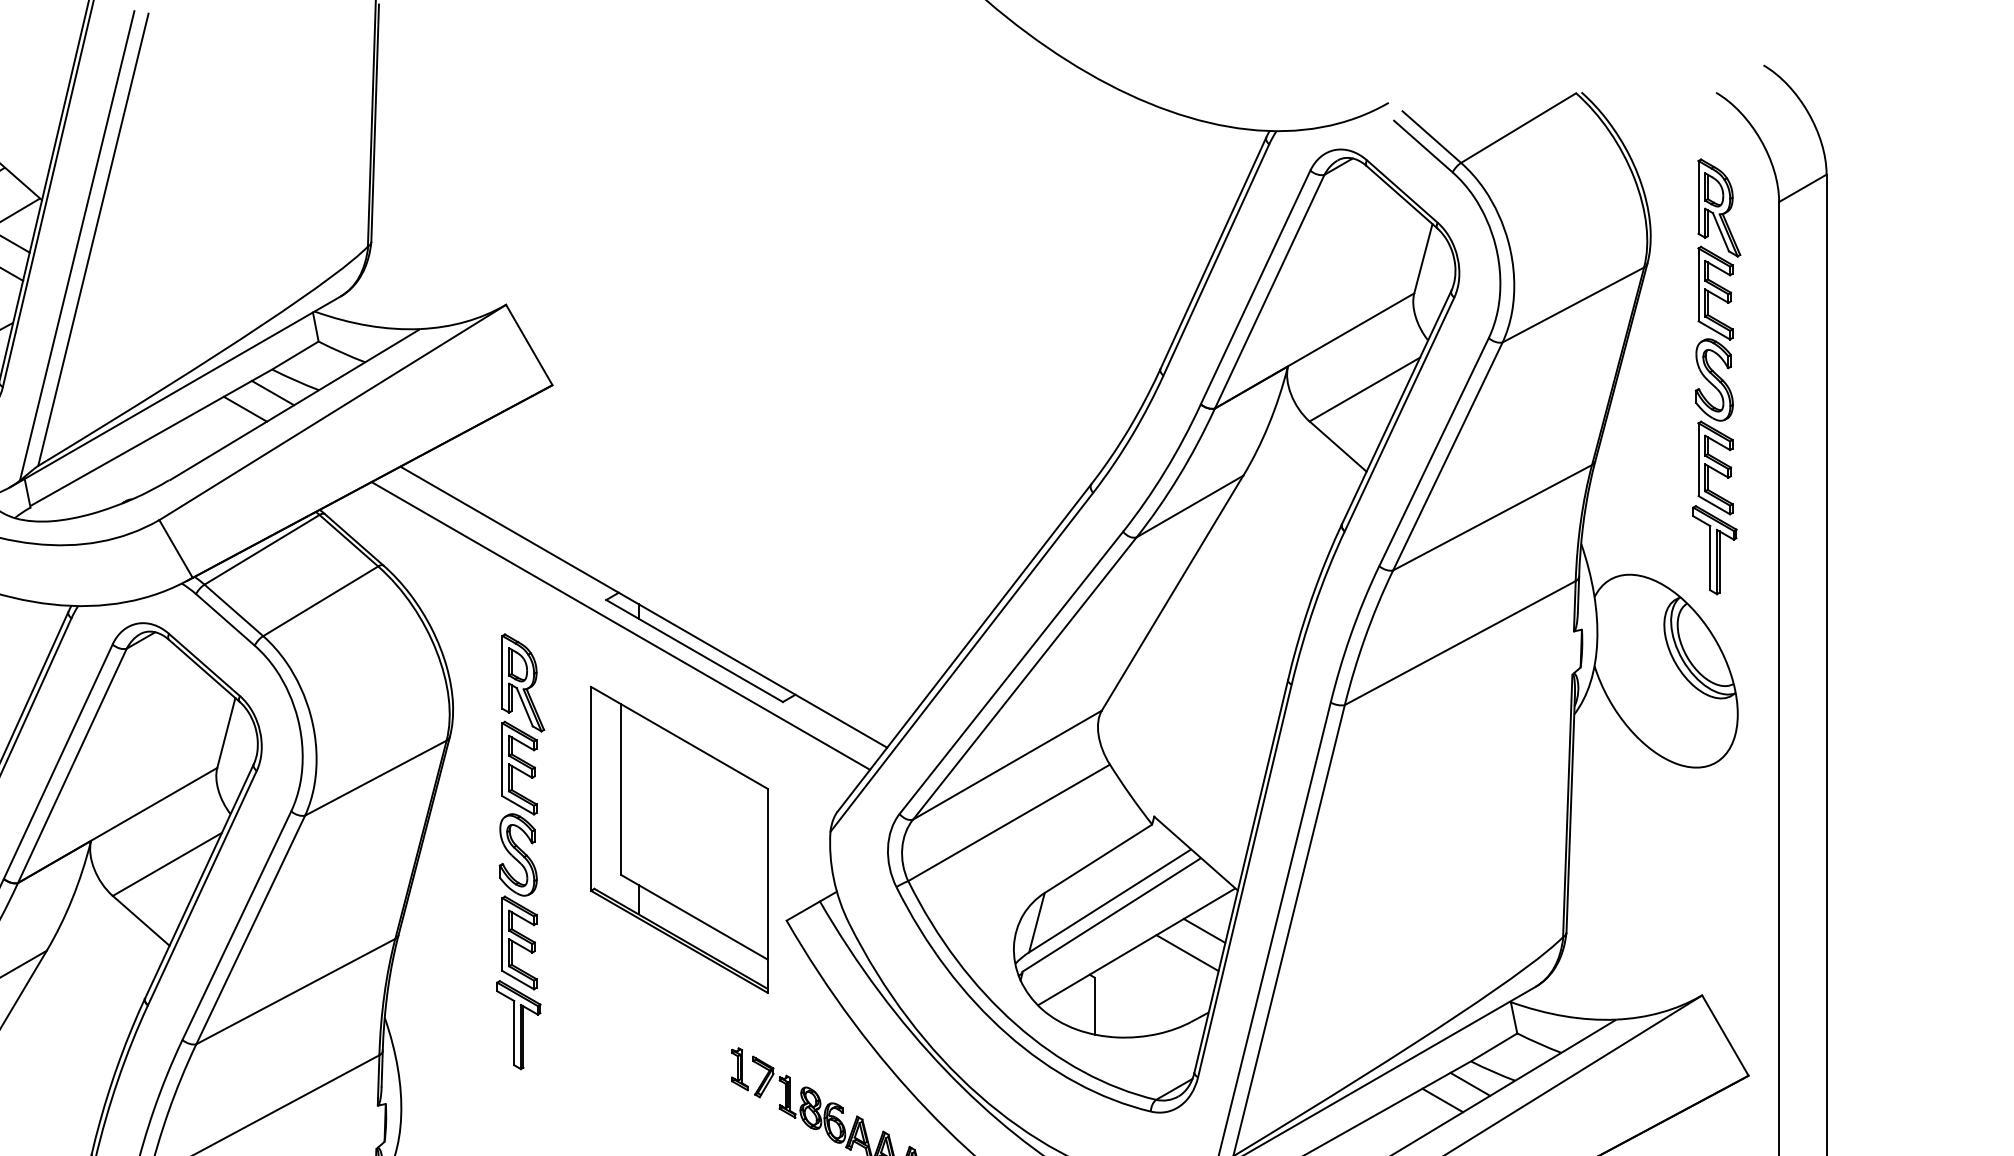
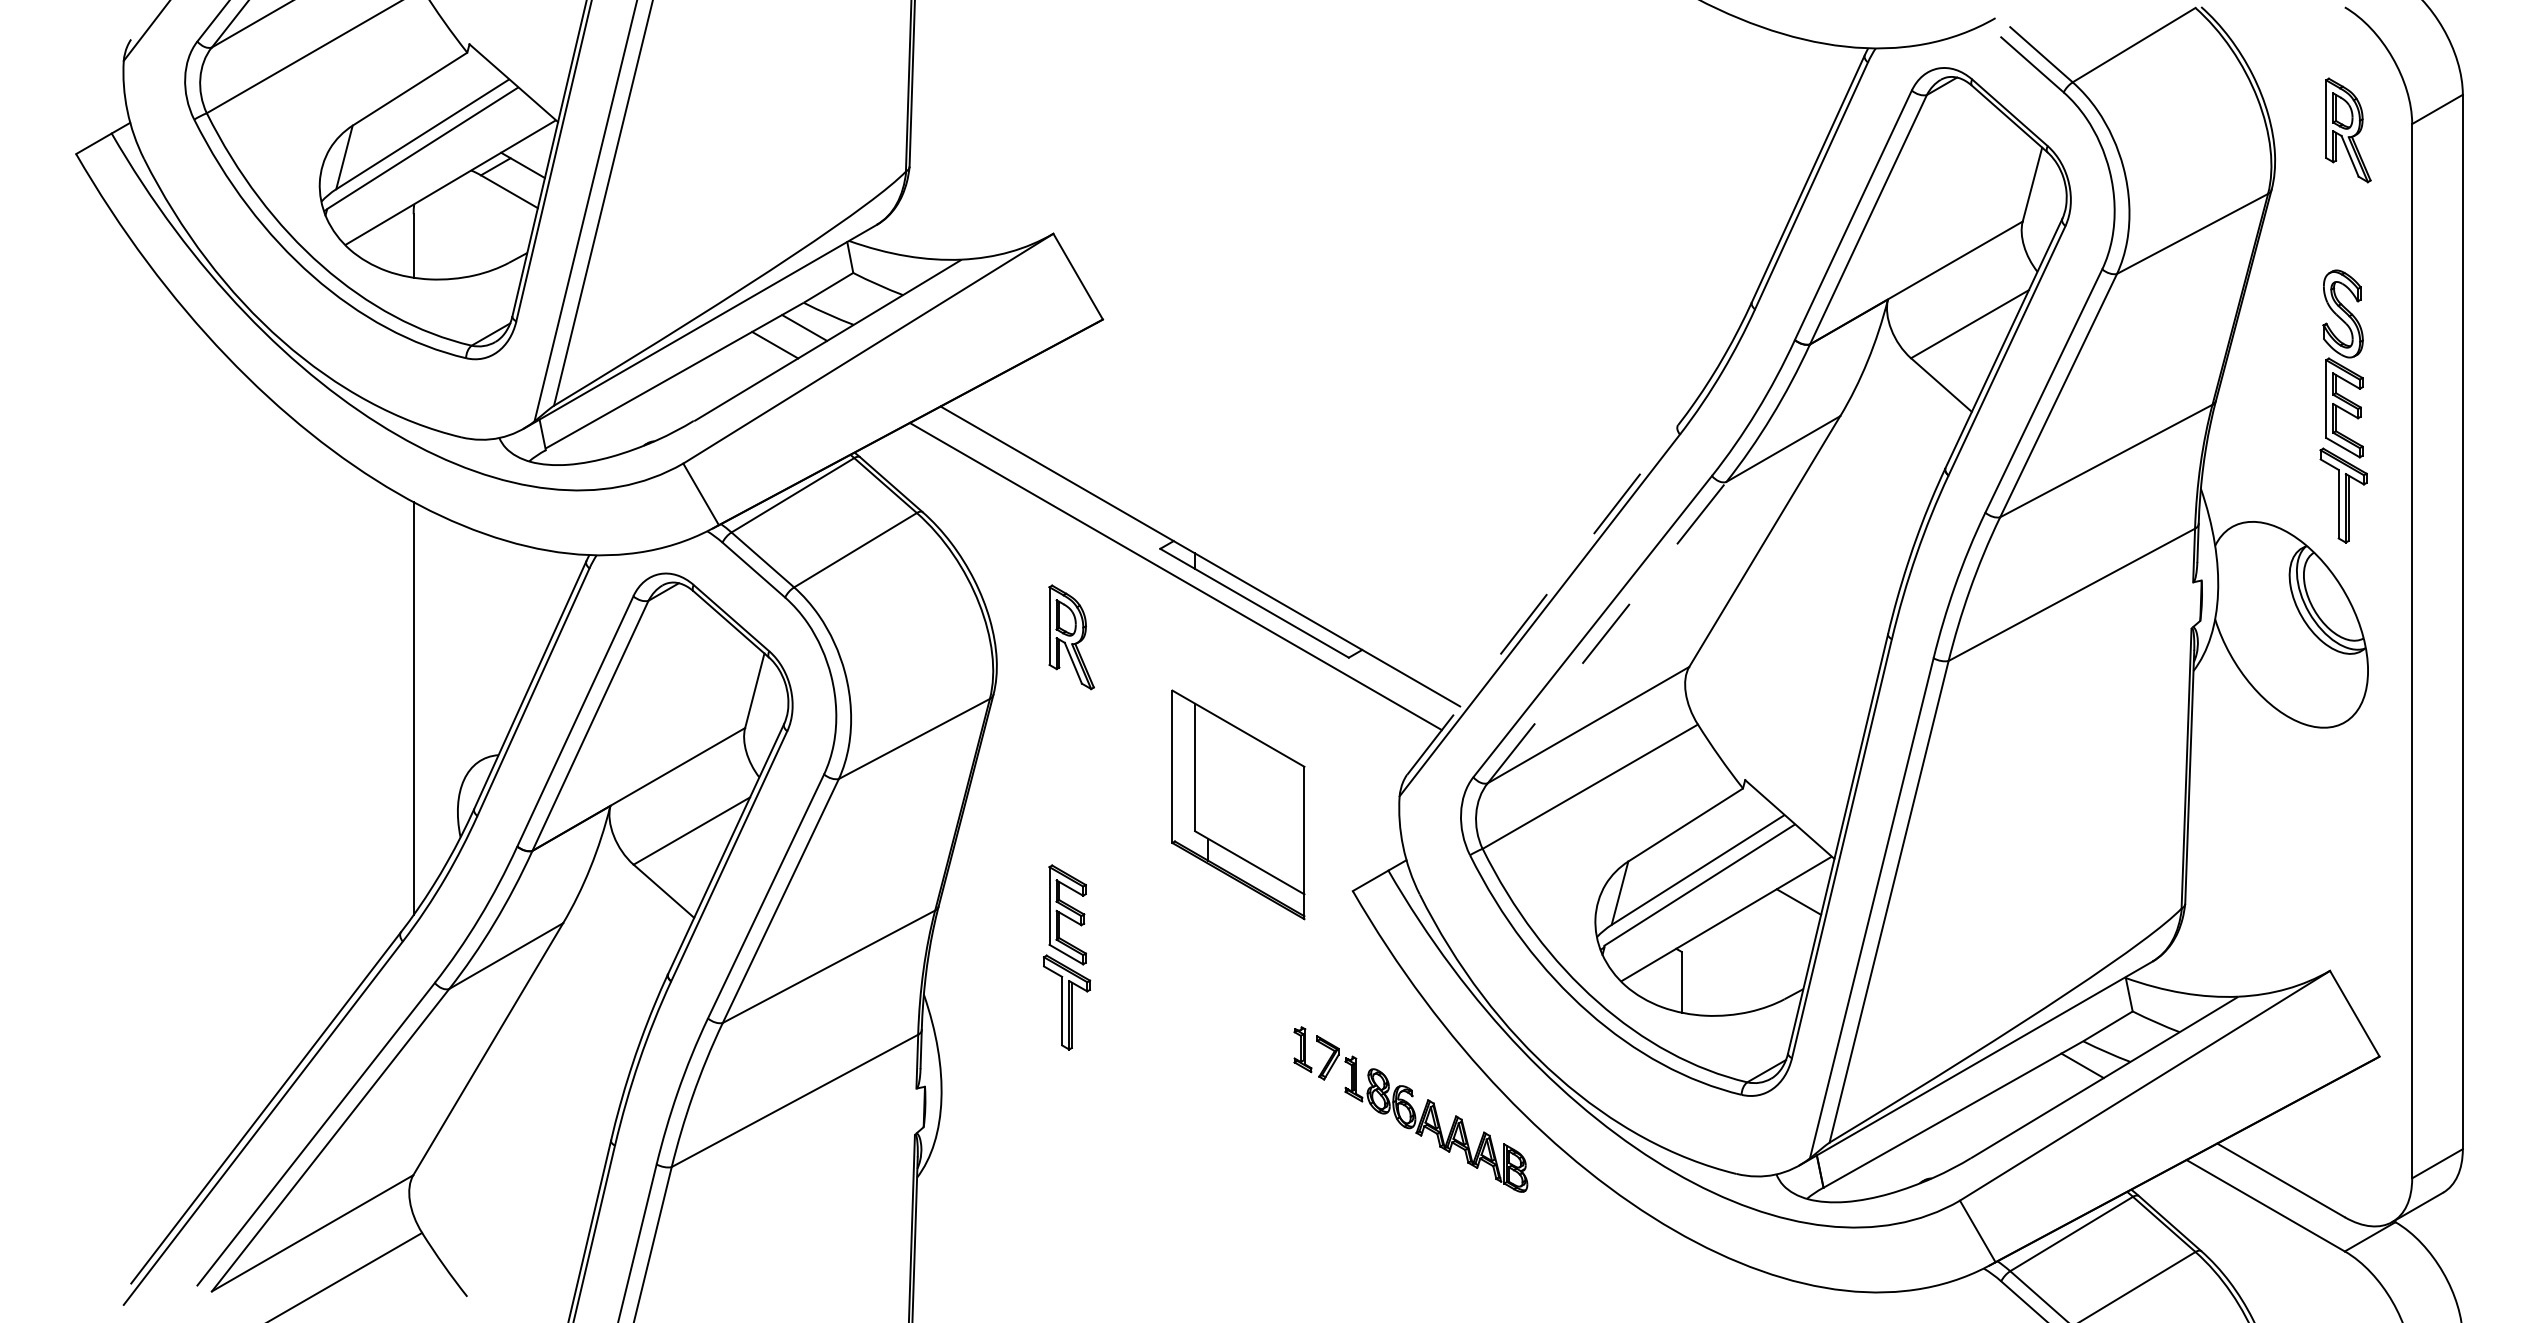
part: (1715, 292) -> (2344, 220), removed
line: (965, 647) -> (1543, 599), solid -> dashed
line: (1025, 678) -> (1607, 632), solid -> dashed
part: (518, 808) -> (1066, 771), removed
part: (679, 839) -> (1238, 804), size x0.7
line: (1187, 952) -> (1780, 925), removed
line: (1442, 1100) -> (2052, 1082), removed

